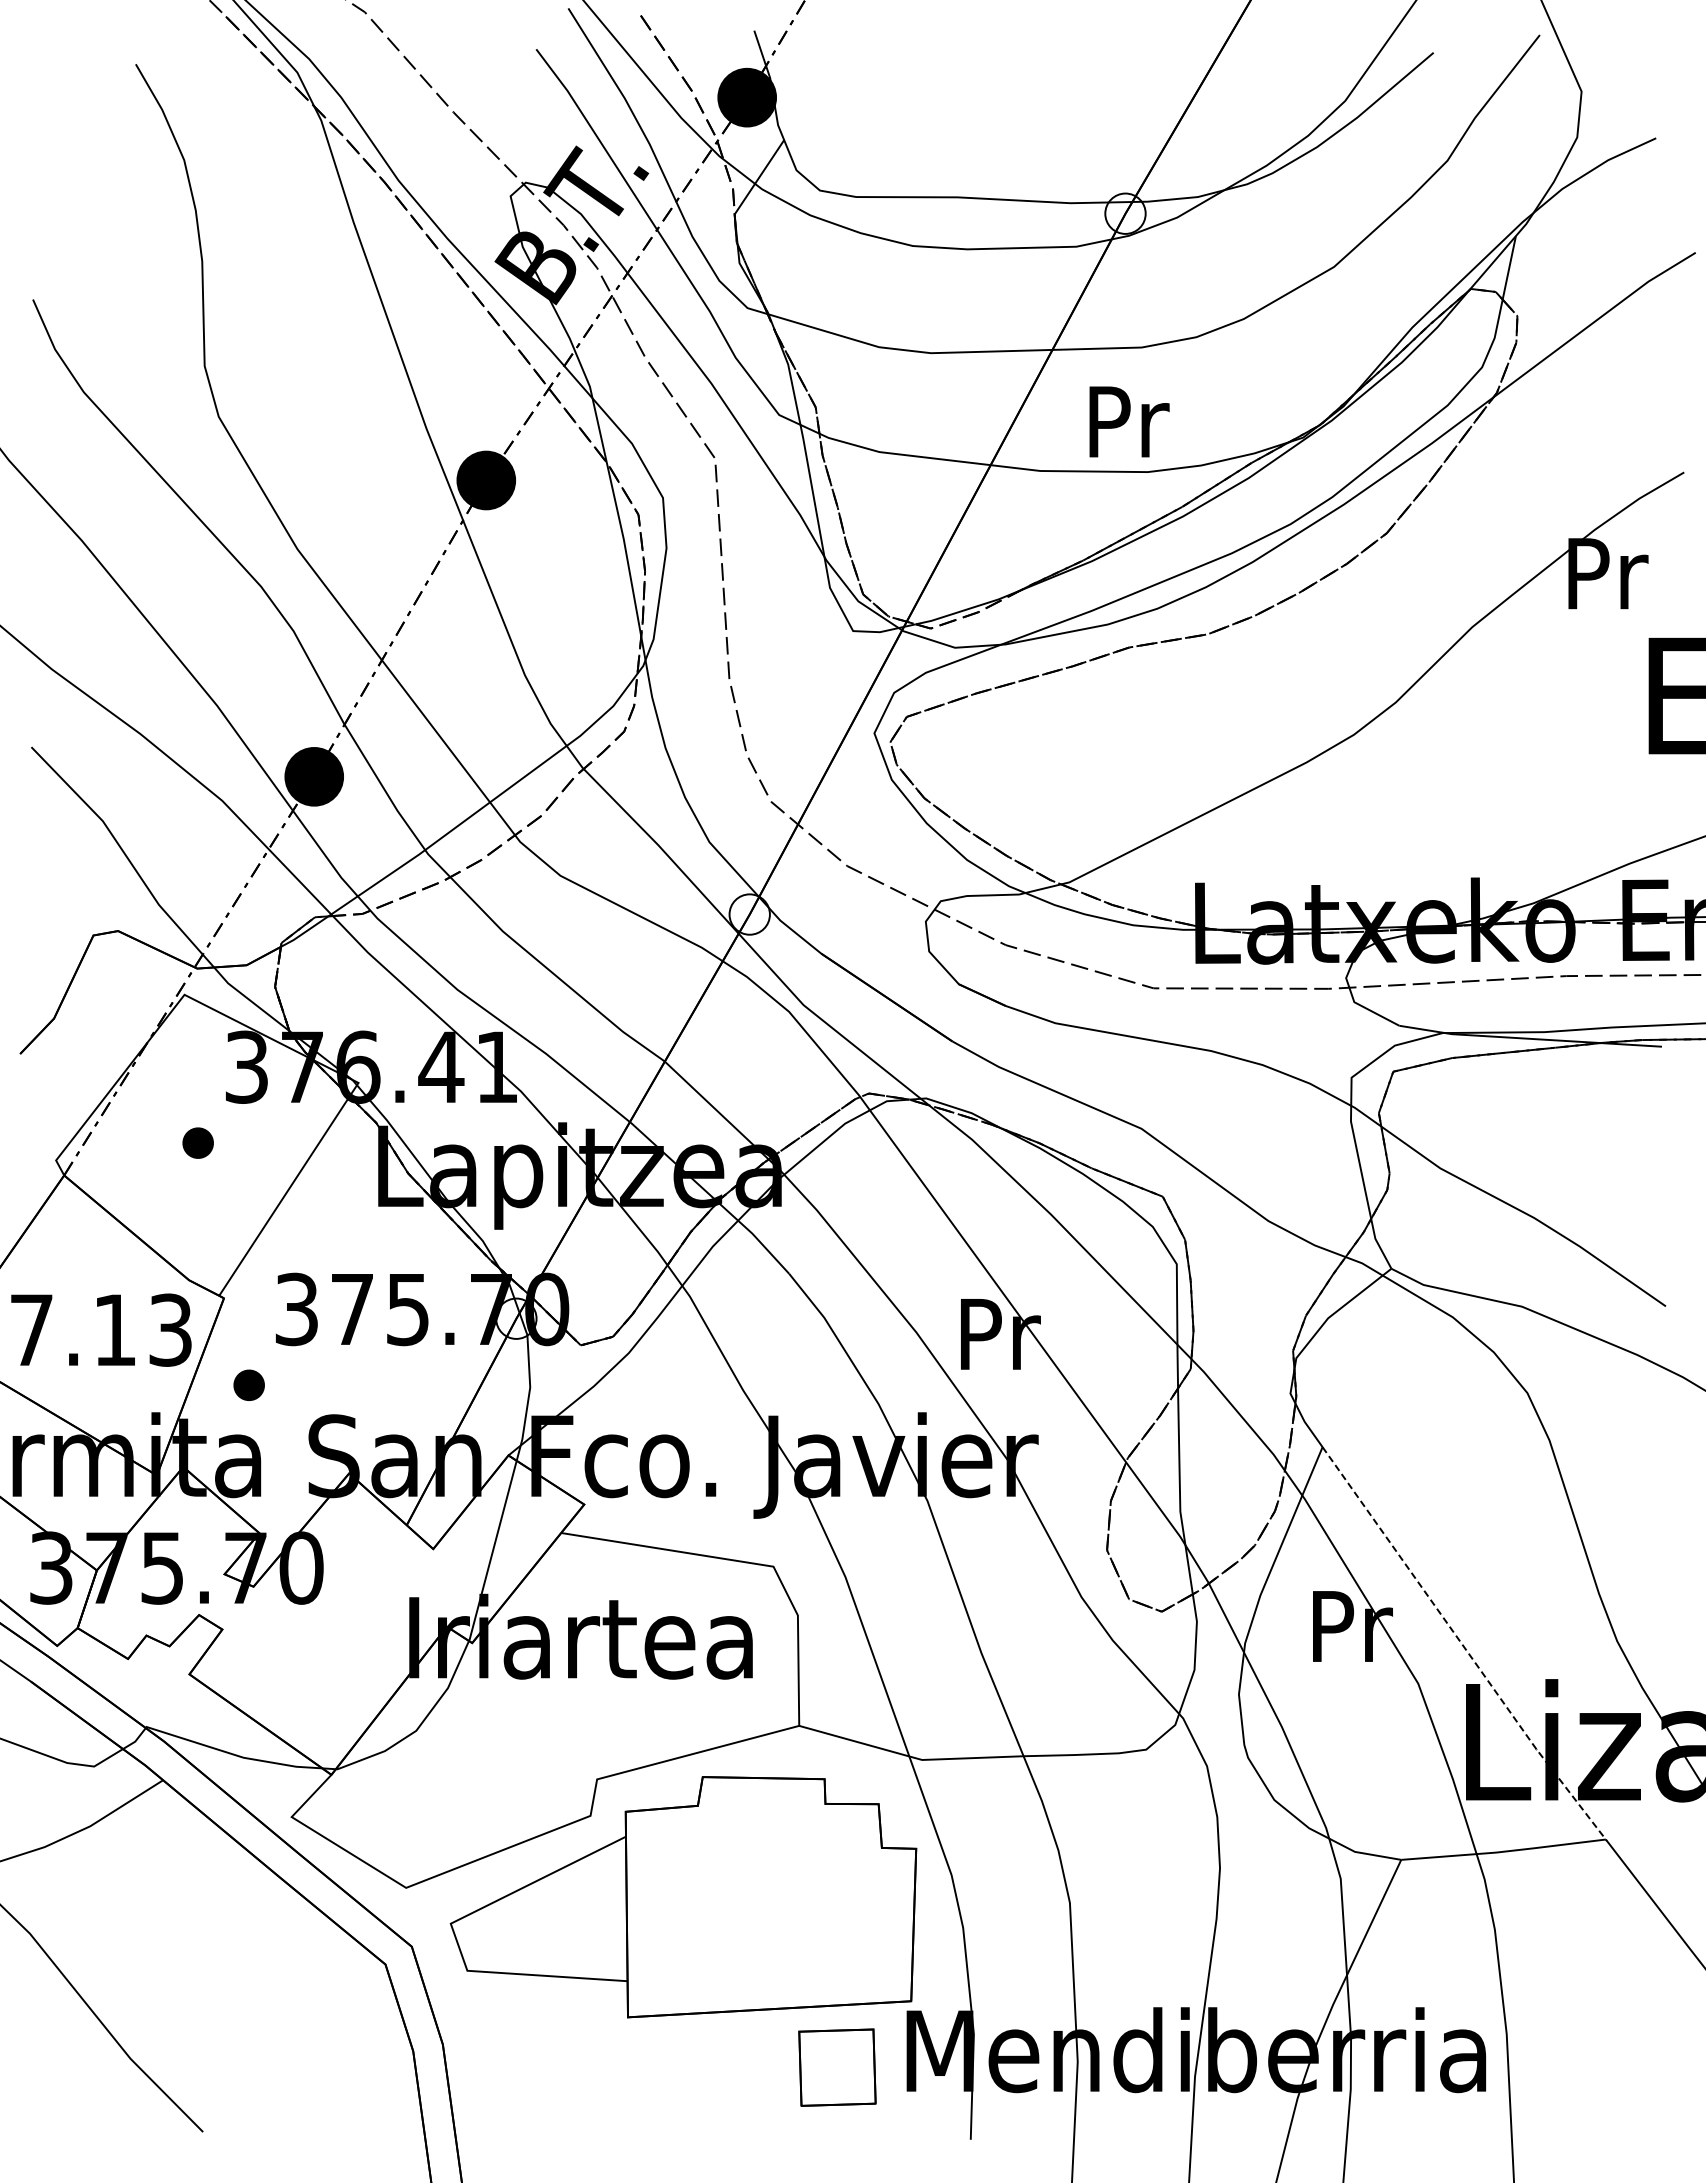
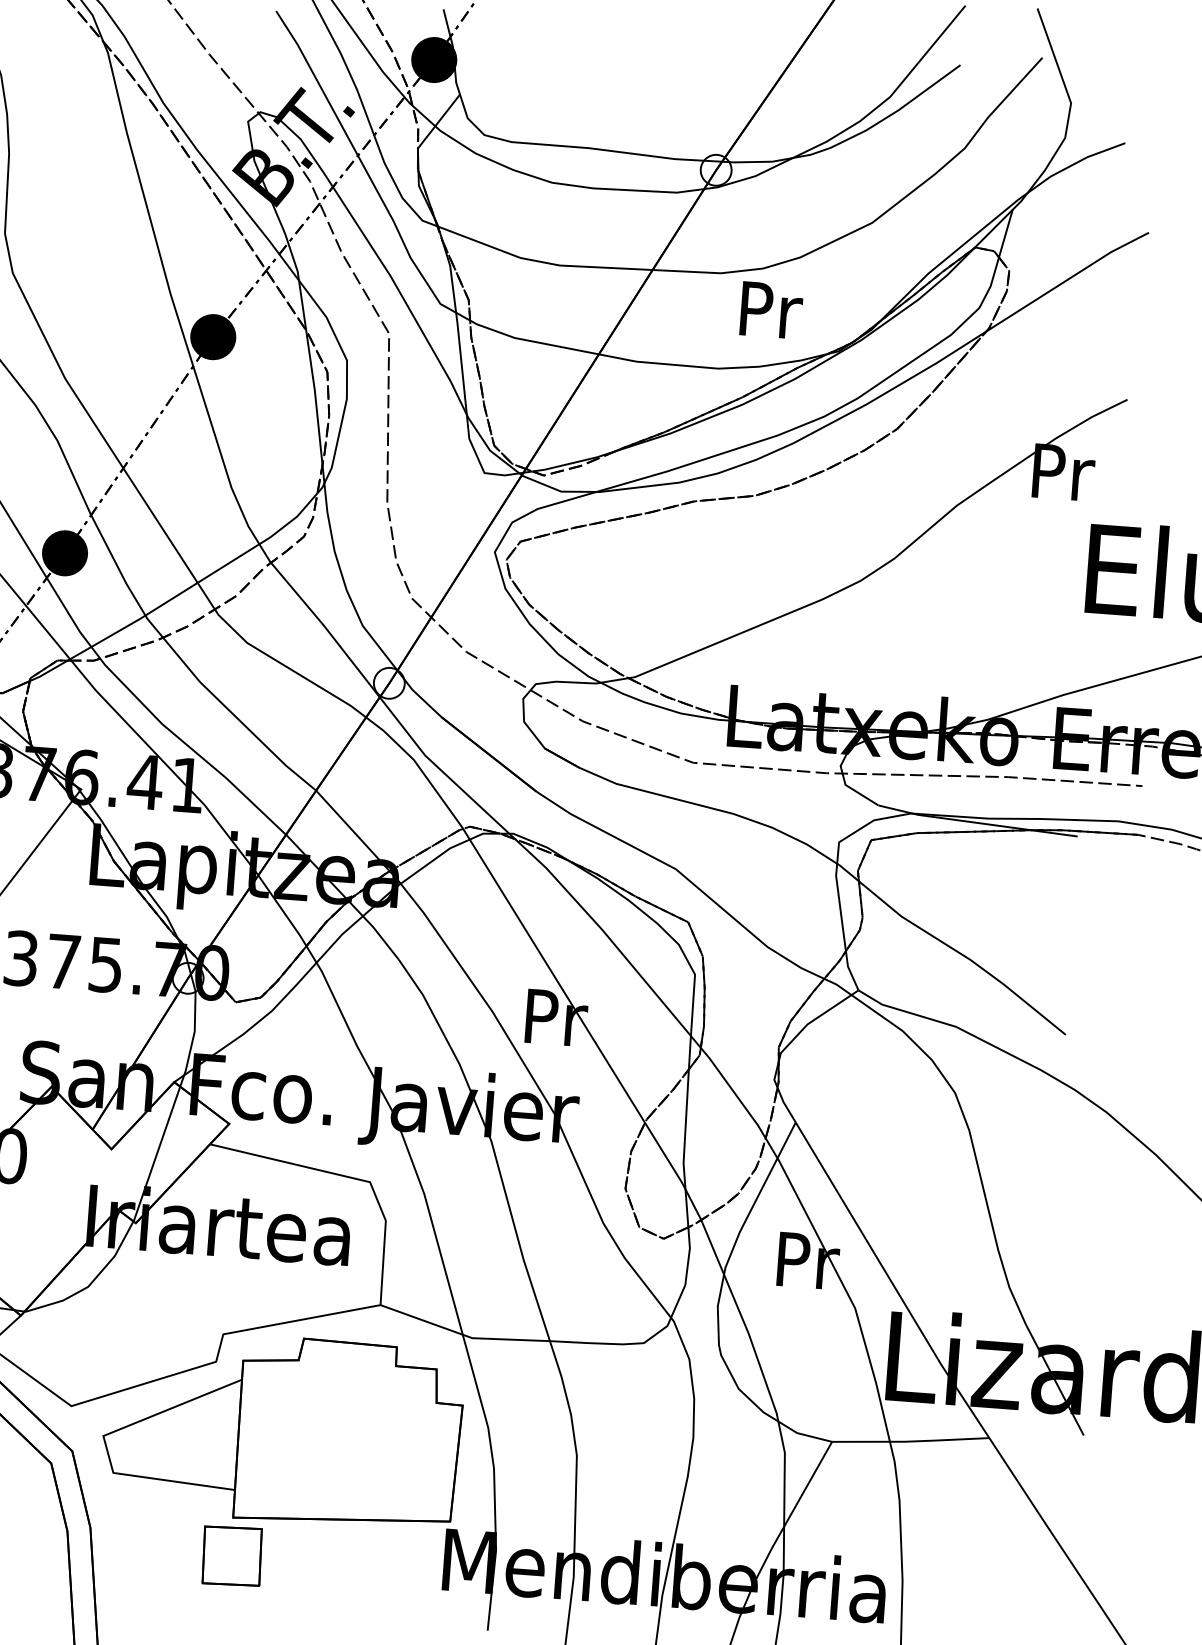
text: (1129, 421) -> (771, 310), moved
line: (1463, 1645) -> (891, 1281), dashed -> solid
part: (837, 2067) -> (232, 1556), moved

